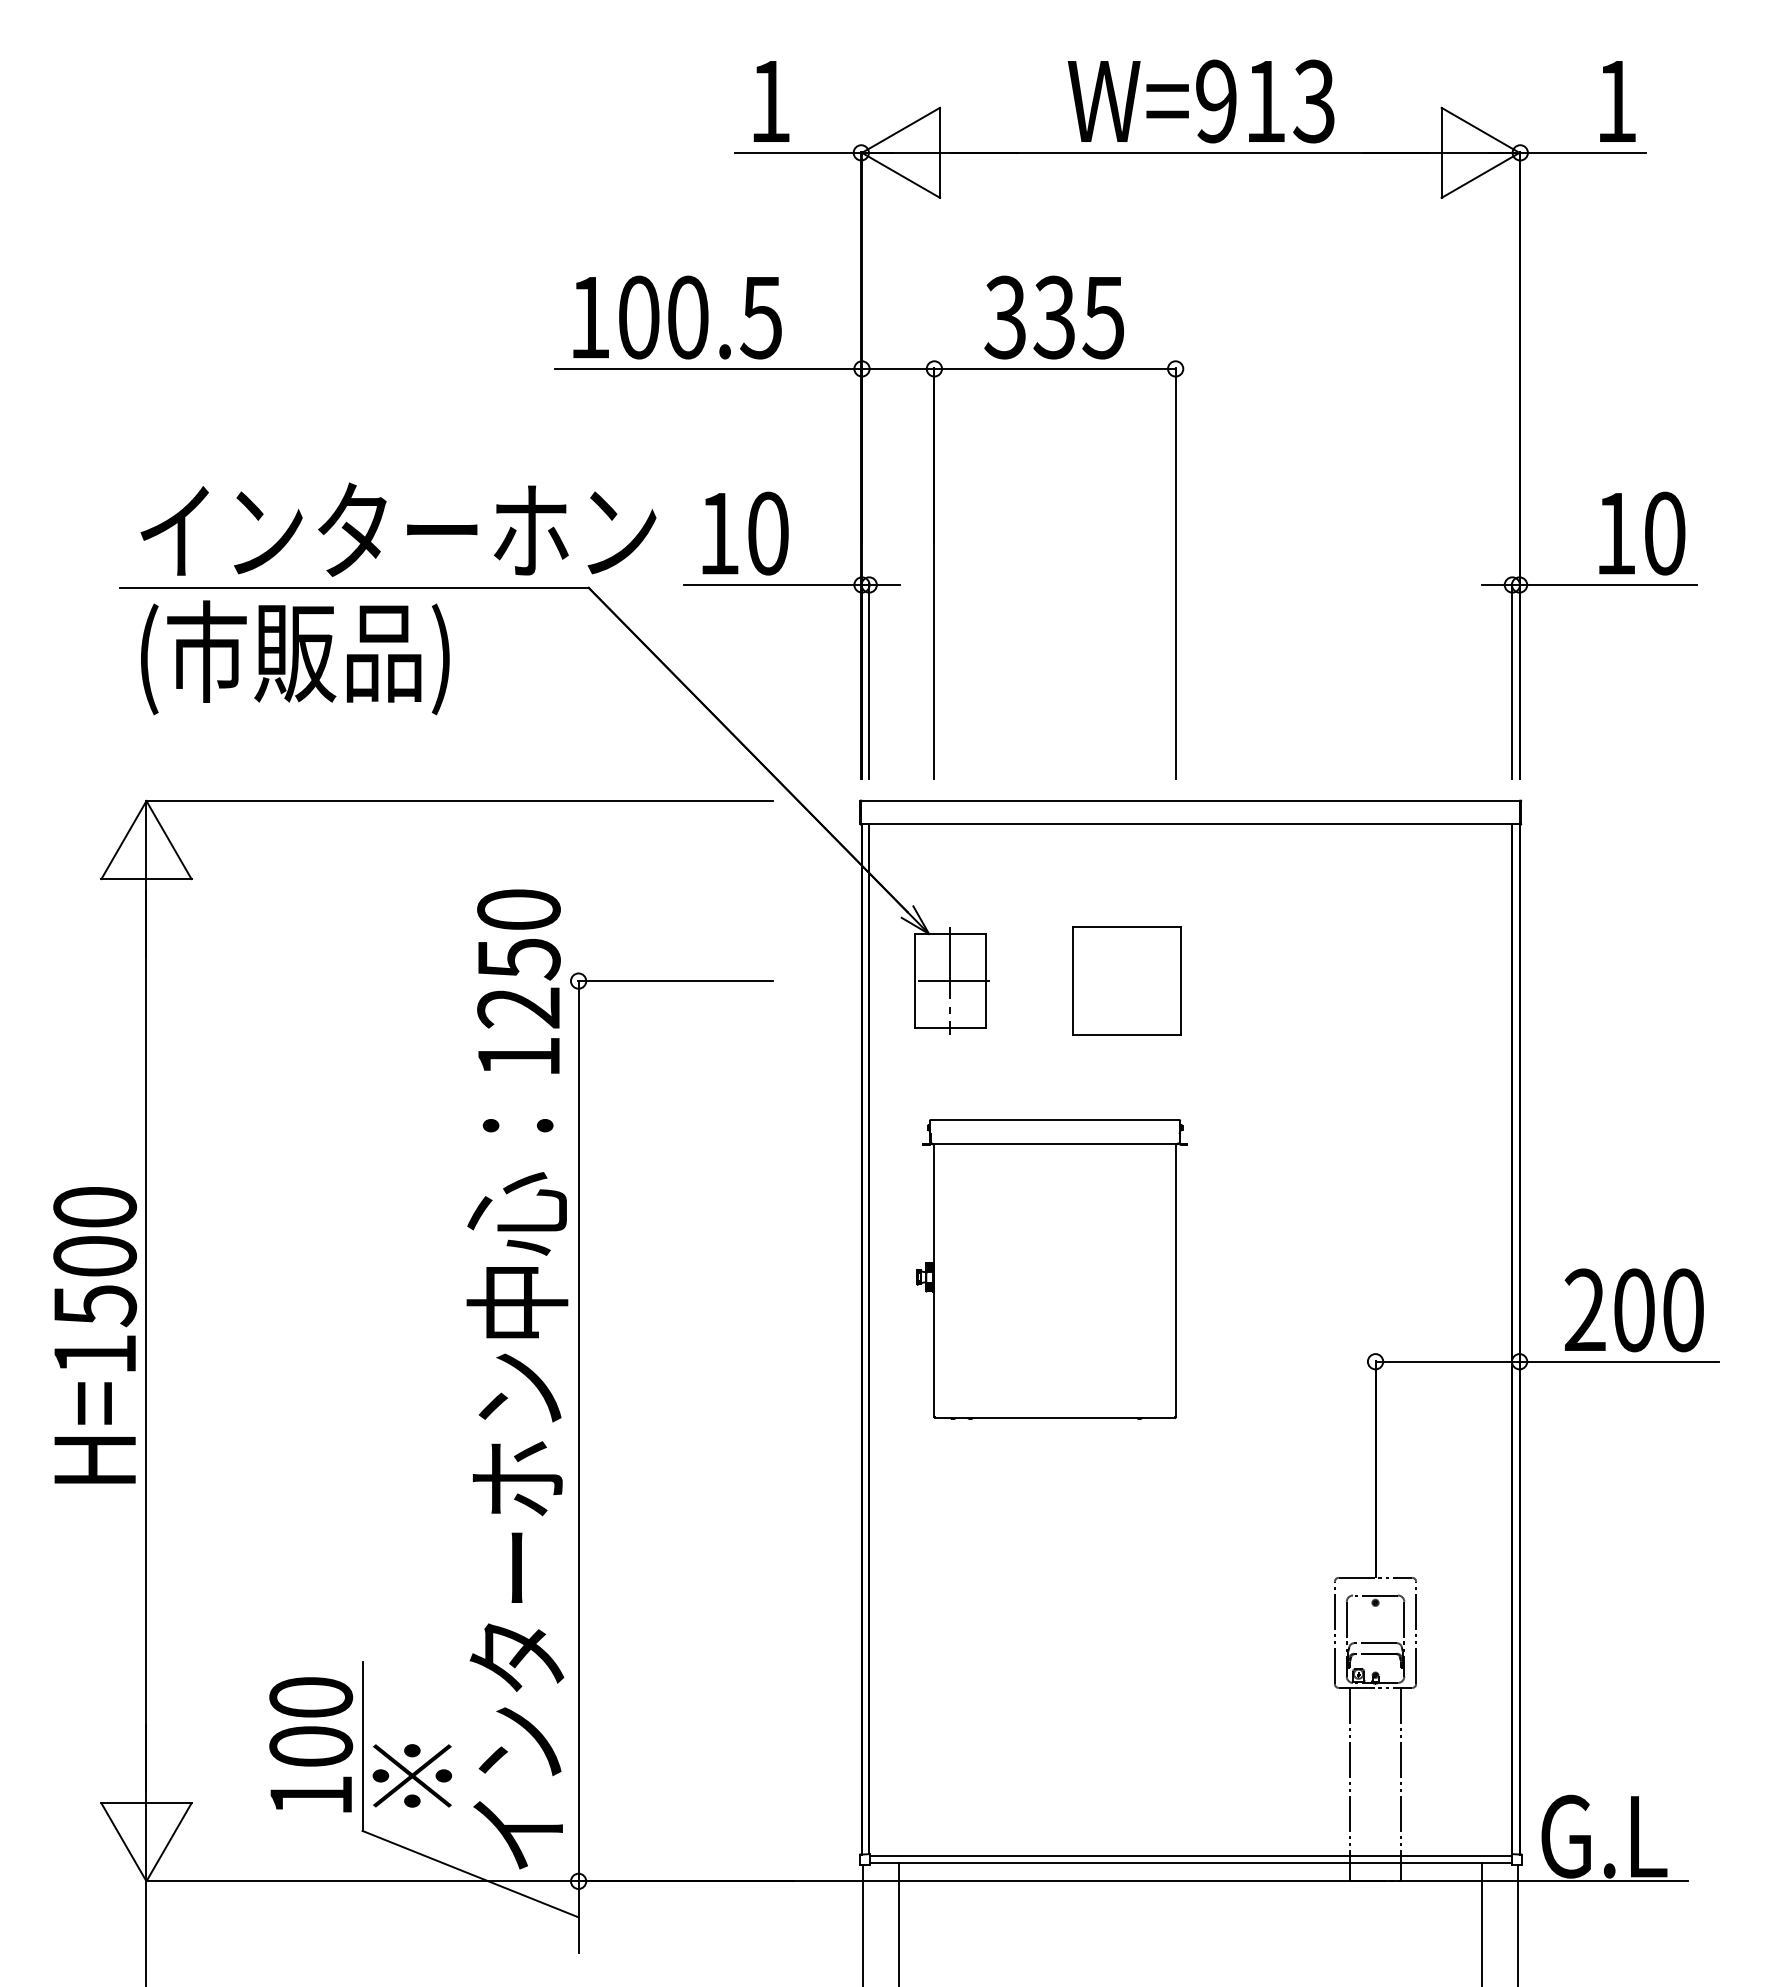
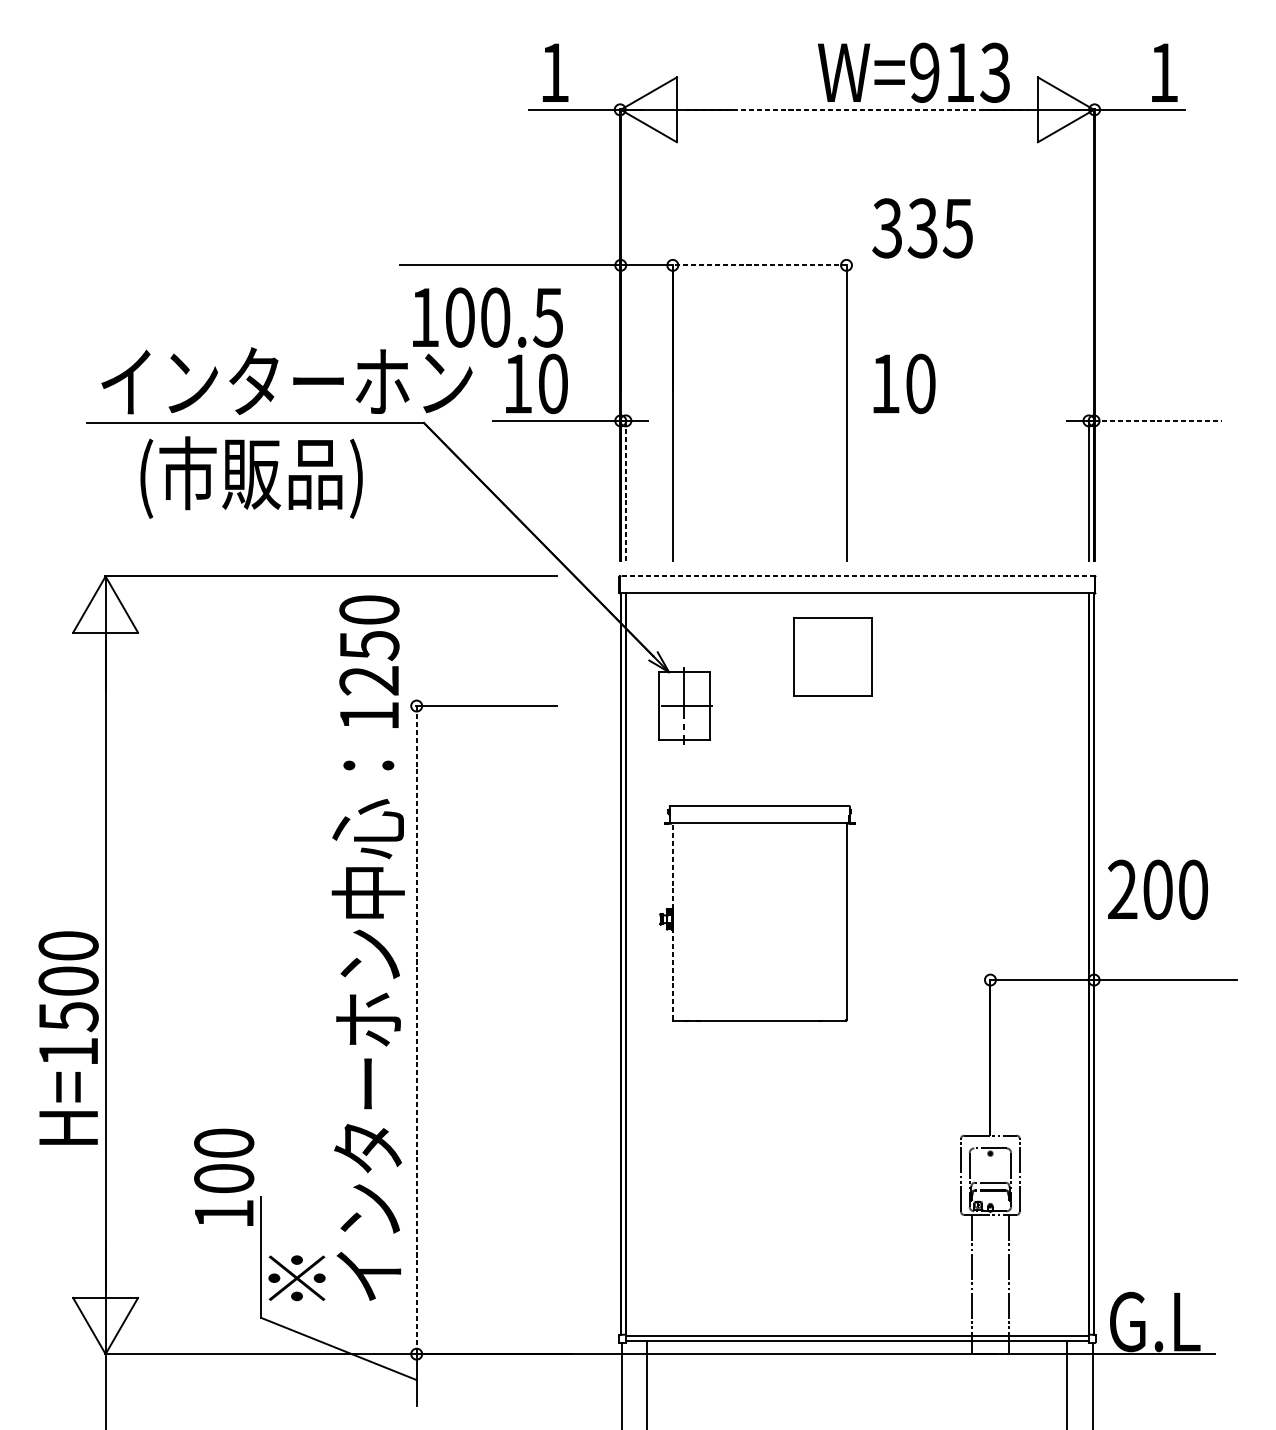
text: (1200, 101) -> (913, 72), moved
line: (1190, 152) -> (857, 109), solid -> dashed
text: (677, 317) -> (487, 317), moved
text: (1053, 317) -> (922, 228), moved
line: (1055, 368) -> (760, 265), solid -> dashed
text: (1642, 533) -> (904, 383), moved
line: (1608, 584) -> (1158, 420), solid -> dashed
text: (295, 657) -> (251, 477), moved
line: (869, 681) -> (626, 490), solid -> dashed
line: (1190, 801) -> (857, 576), solid -> dashed
part: (1126, 980) -> (832, 656), moved
line: (934, 1280) -> (672, 921), solid -> dashed
text: (1633, 1310) -> (1157, 889), moved
text: (94, 1335) -> (68, 1038), moved
text: (517, 1379) -> (368, 948), moved
line: (578, 1431) -> (416, 1030), solid -> dashed
text: (311, 1744) -> (224, 1177), moved

